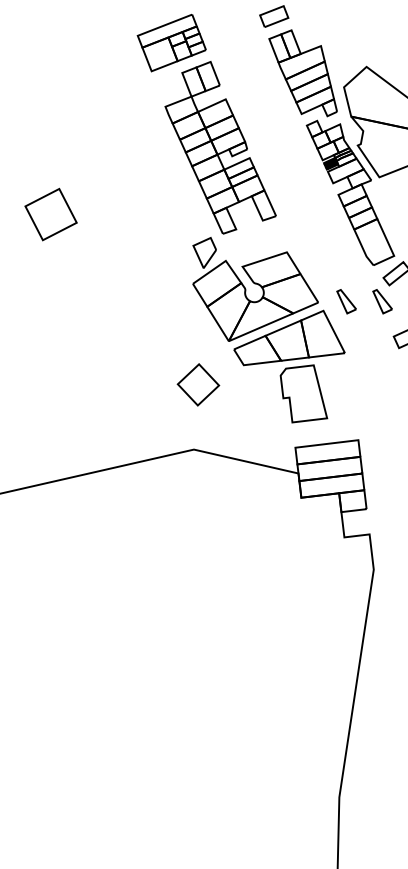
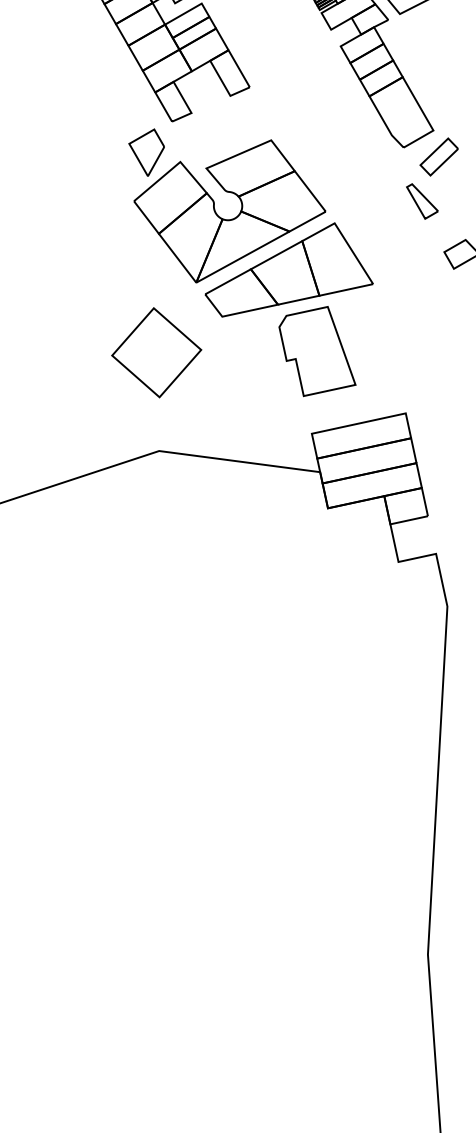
part: (346, 301) -> (368, 205), removed
part: (198, 384) -> (156, 352), size x1.43

